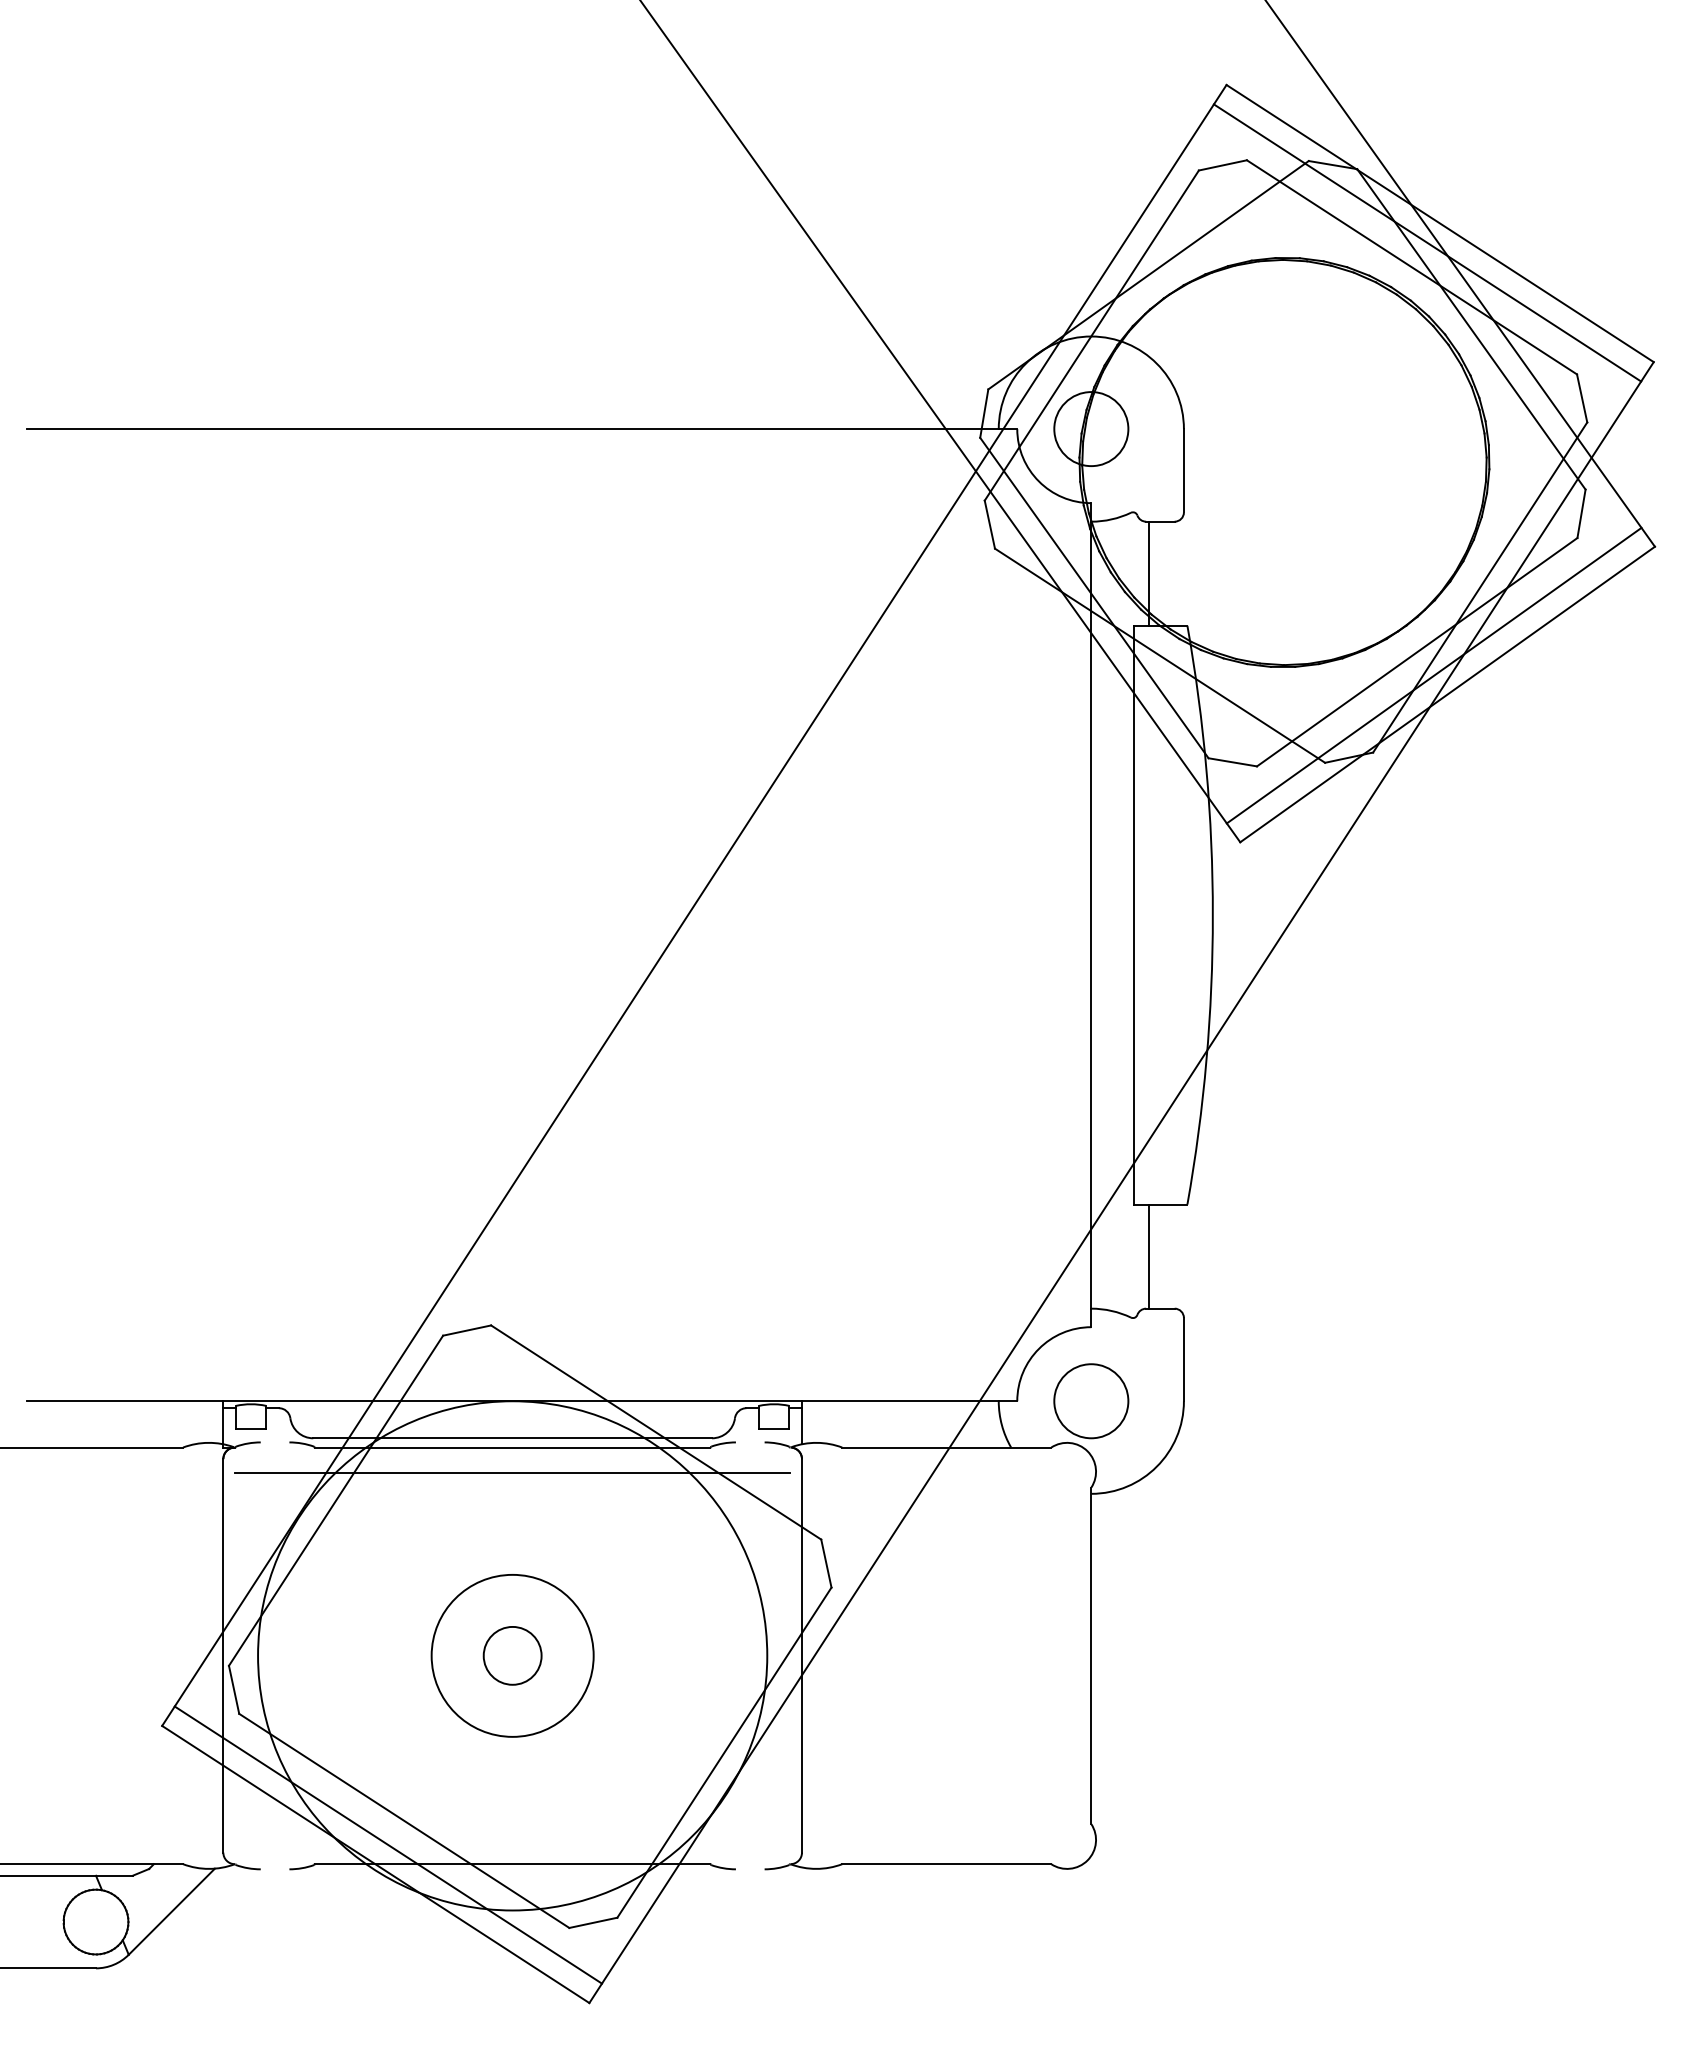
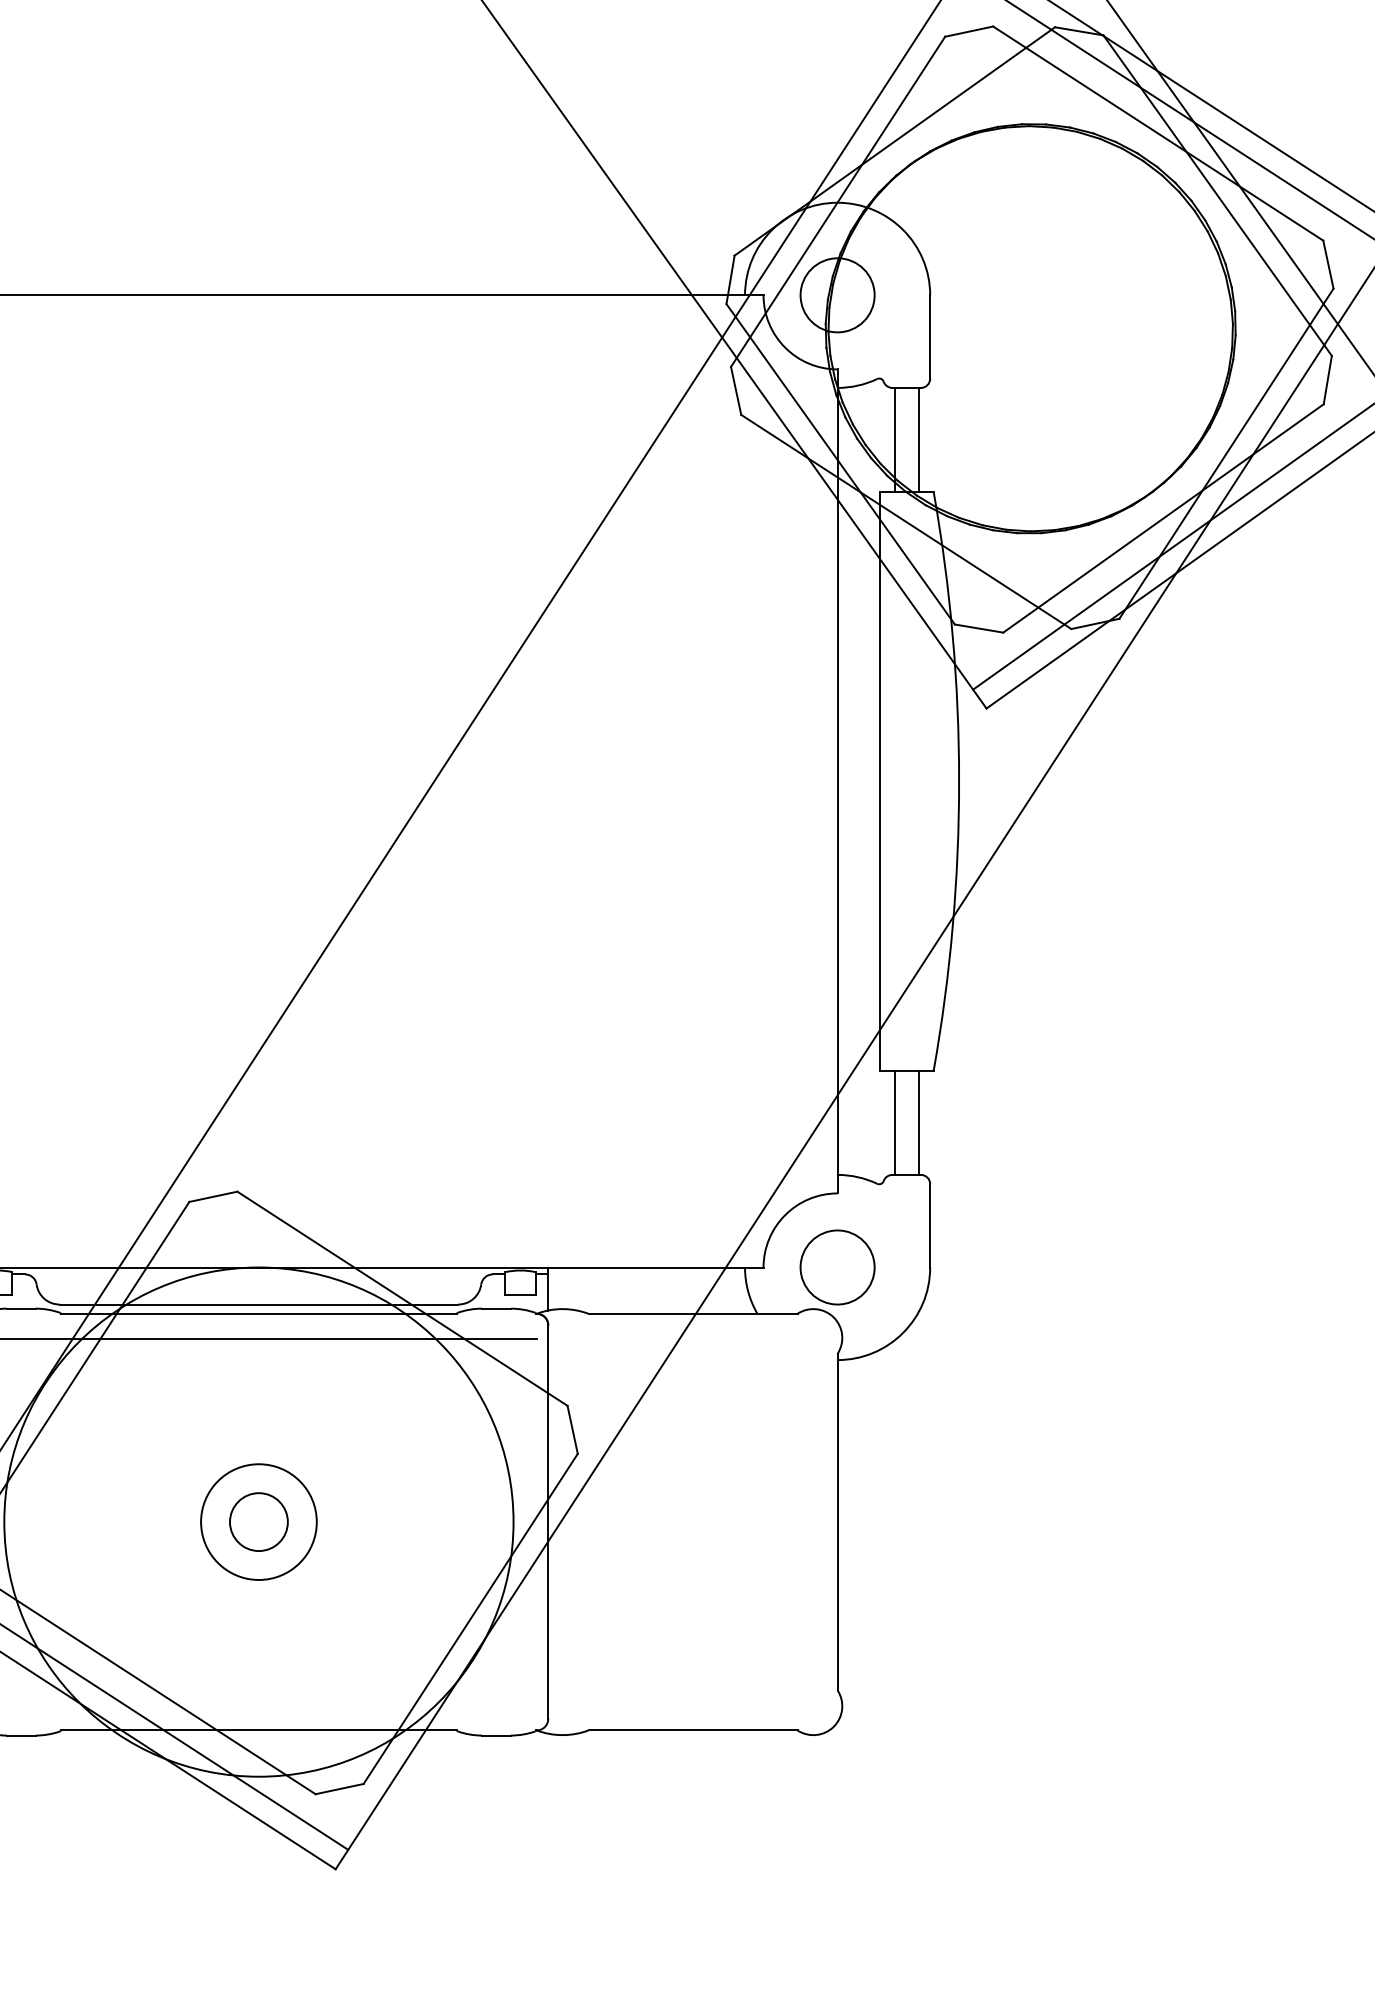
line: (1172, 573) -> (918, 439), added
line: (1172, 1256) -> (918, 1122), added
line: (274, 1442) -> (20, 1308), added
line: (749, 1442) -> (495, 1308), added
circle: (512, 1655) -> (258, 1521), size x0.71
line: (274, 1869) -> (20, 1735), added
line: (749, 1869) -> (495, 1735), added

